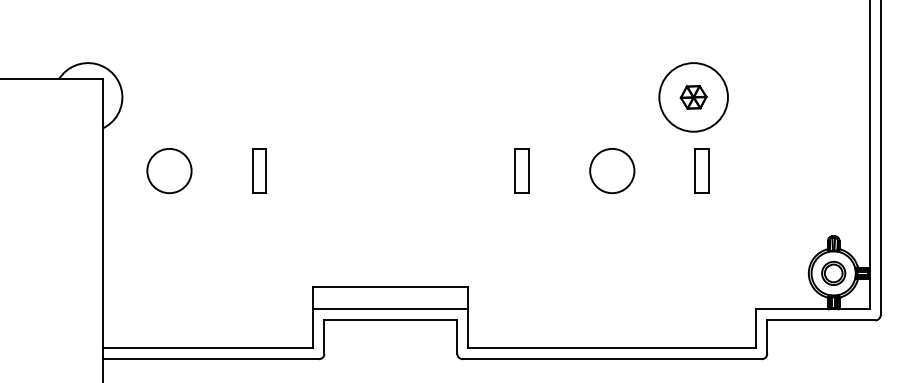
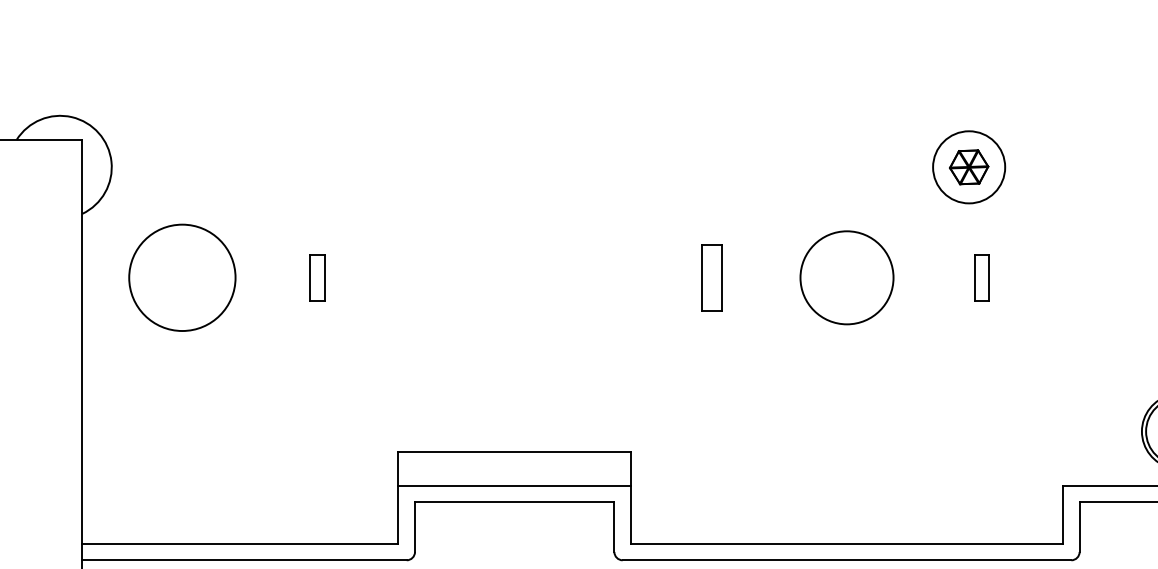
circle: (693, 97) -> (968, 167), size x0.7
circle: (169, 170) -> (182, 277), size x1.6
part: (259, 170) -> (317, 277), size x0.7
circle: (612, 170) -> (847, 277), size x1.4
part: (701, 170) -> (980, 277), size x0.7

